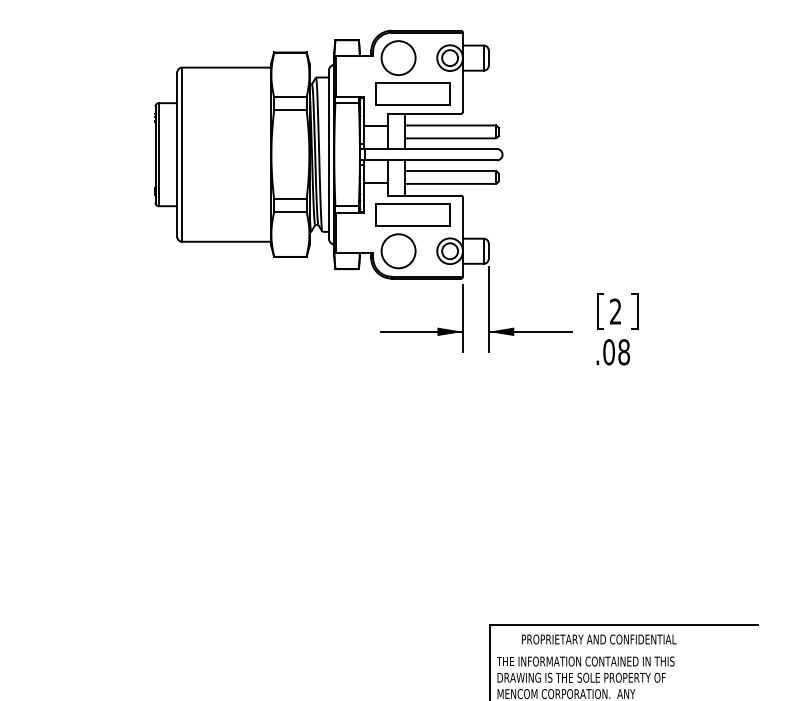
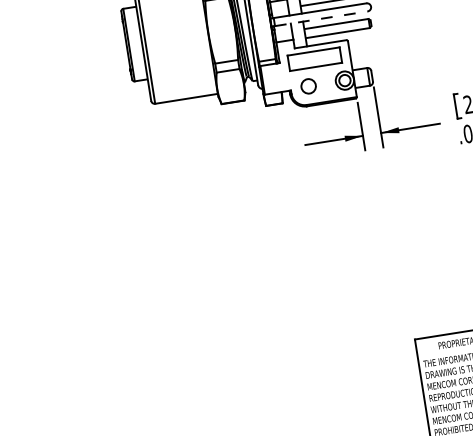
line: (431, 160) -> (321, 18), solid -> dashed
circle: (398, 251) -> (308, 86), size x0.6

